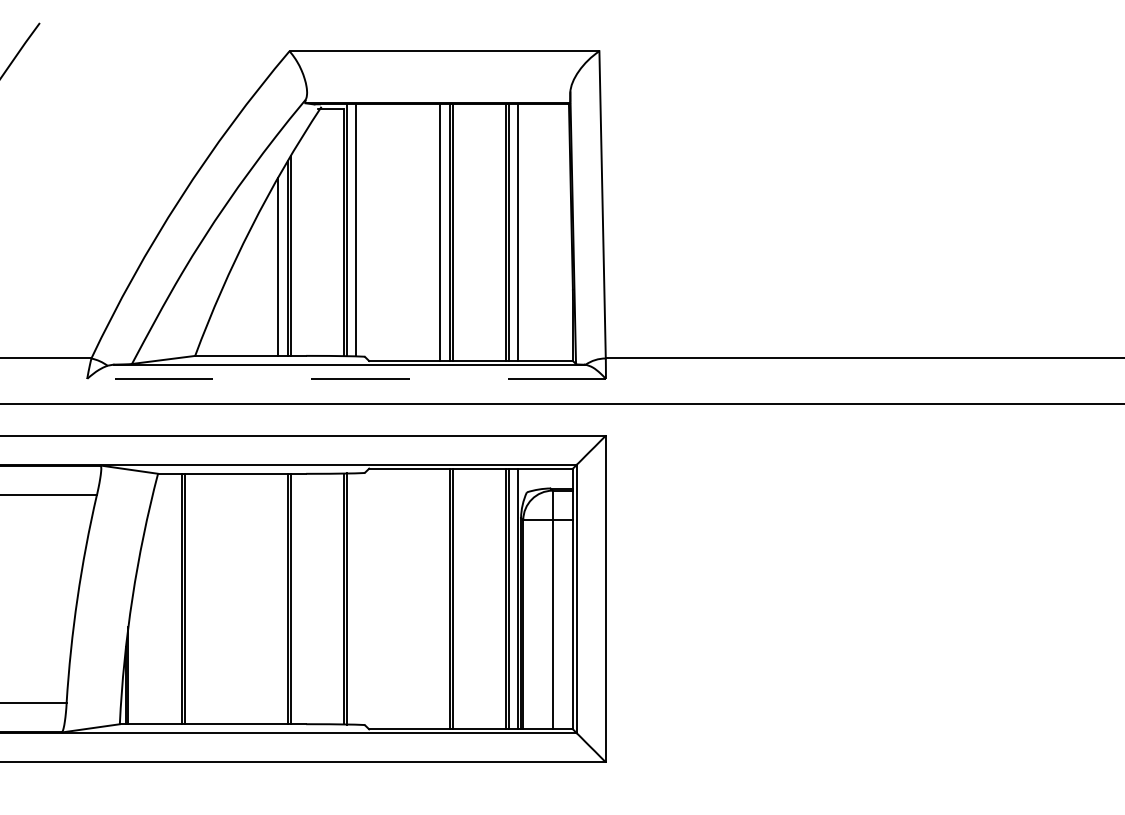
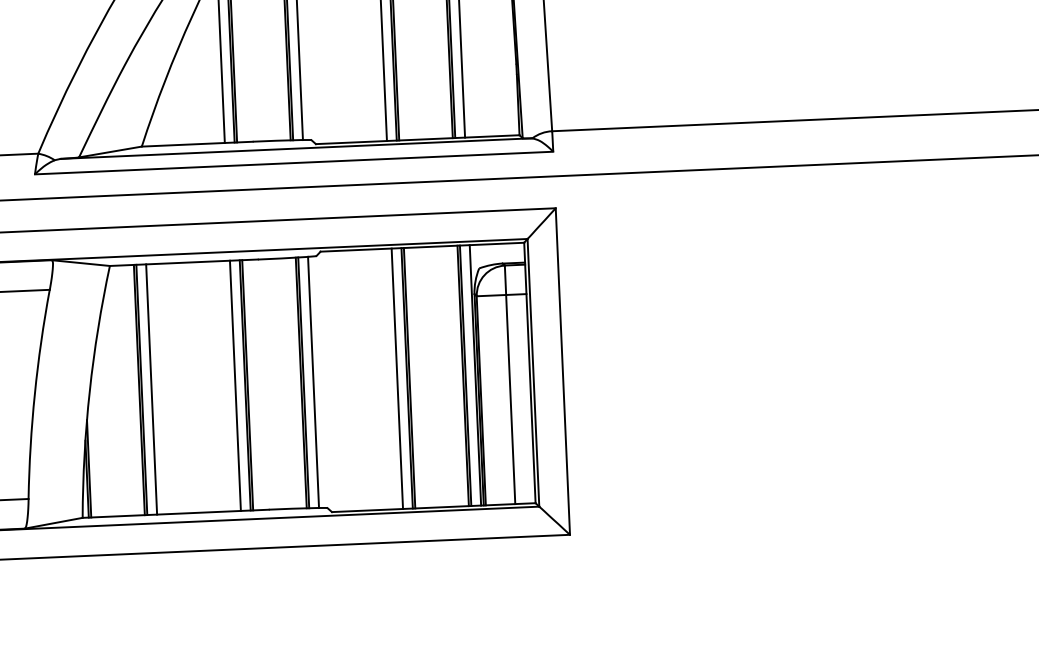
line: (346, 379) -> (294, 163), dashed -> solid
line: (194, 598) -> (151, 388), added
line: (278, 598) -> (235, 385), added
line: (356, 598) -> (313, 381), added
line: (440, 598) -> (397, 378), added

